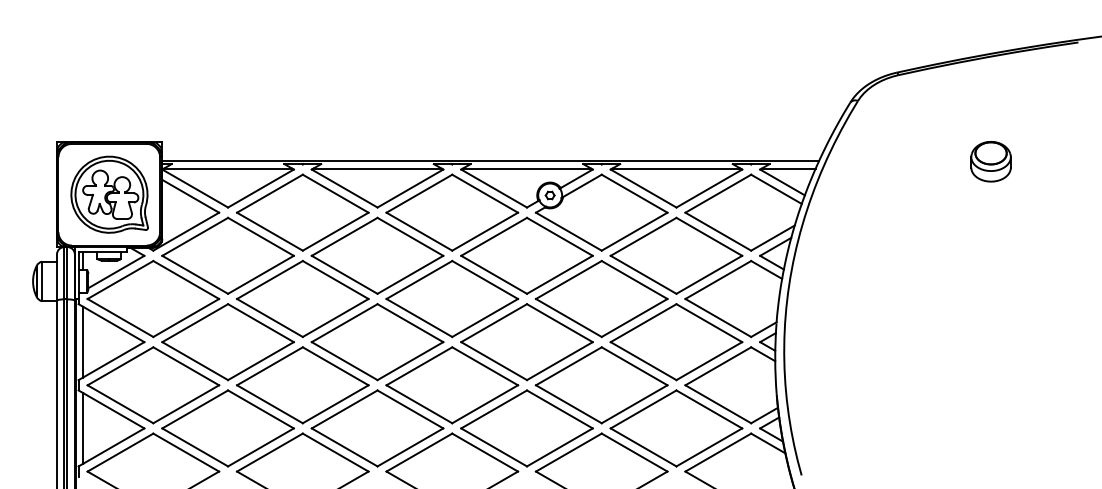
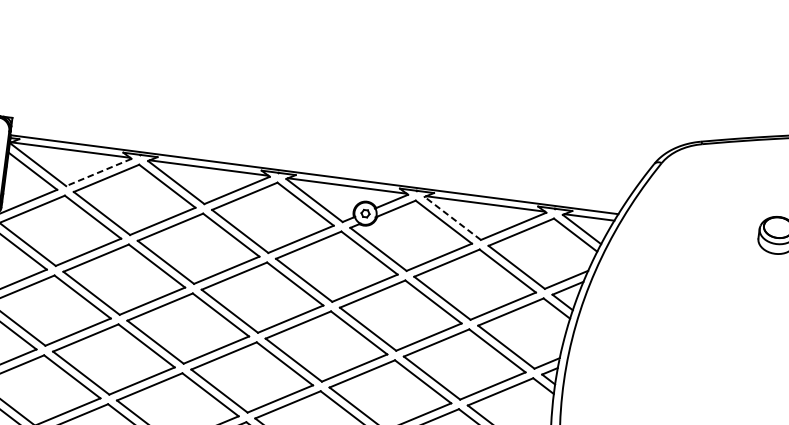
line: (260, 188) -> (98, 172), solid -> dashed
line: (643, 188) -> (452, 218), solid -> dashed

